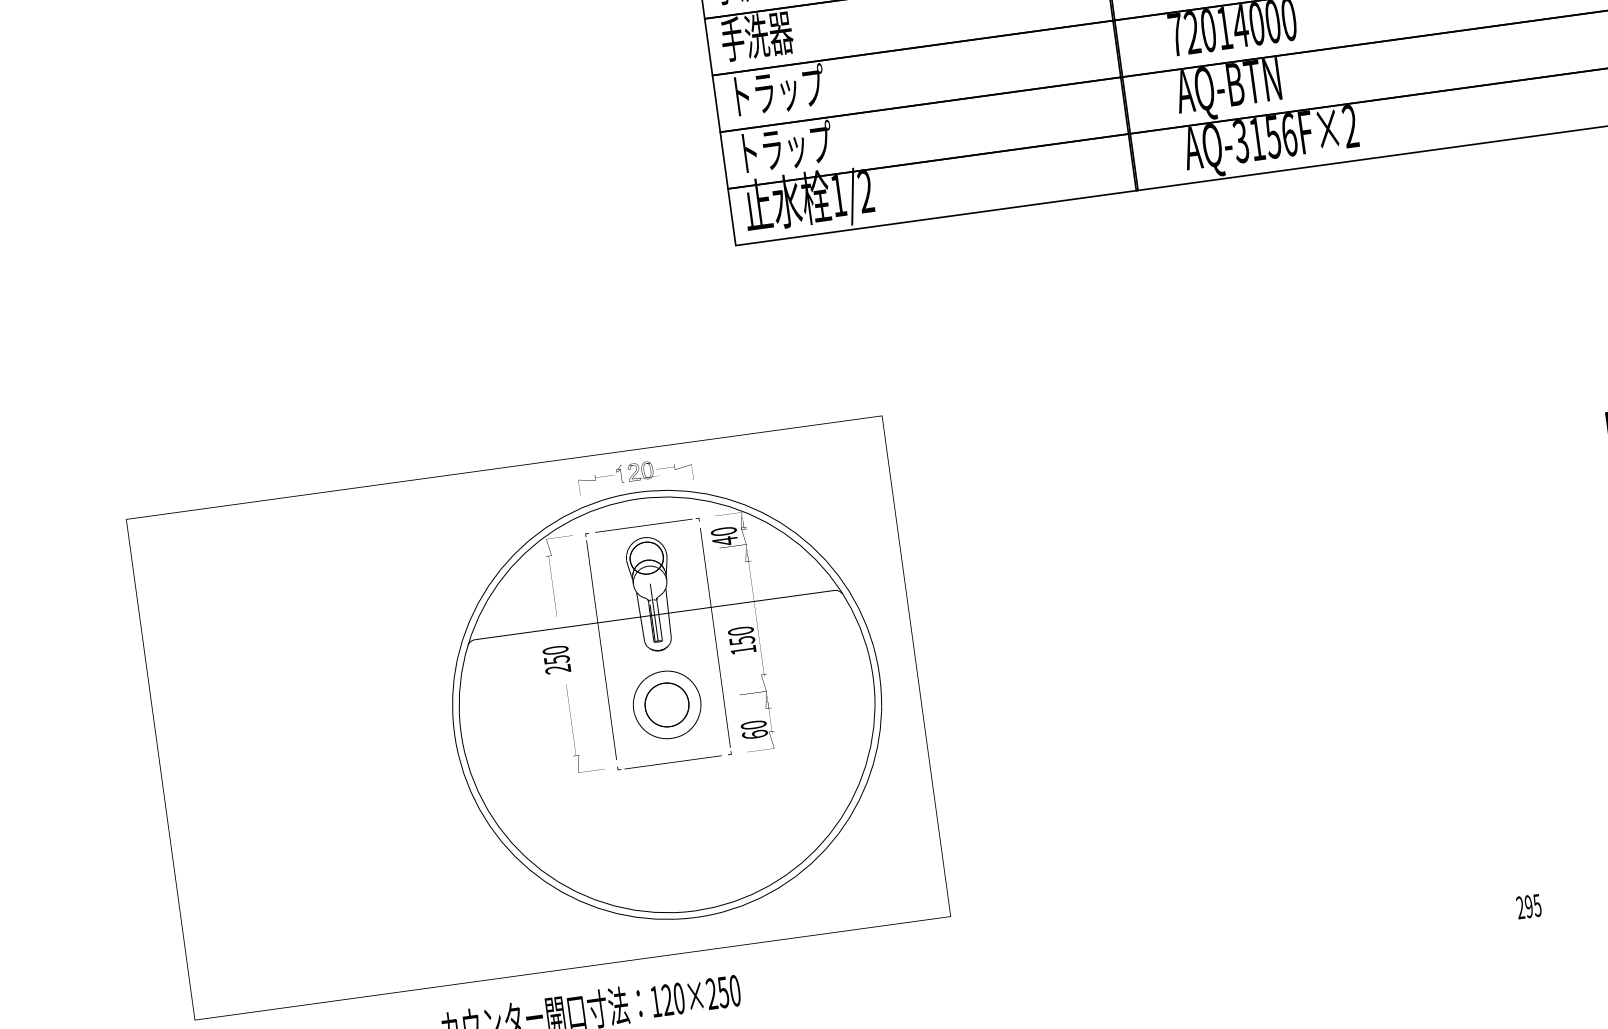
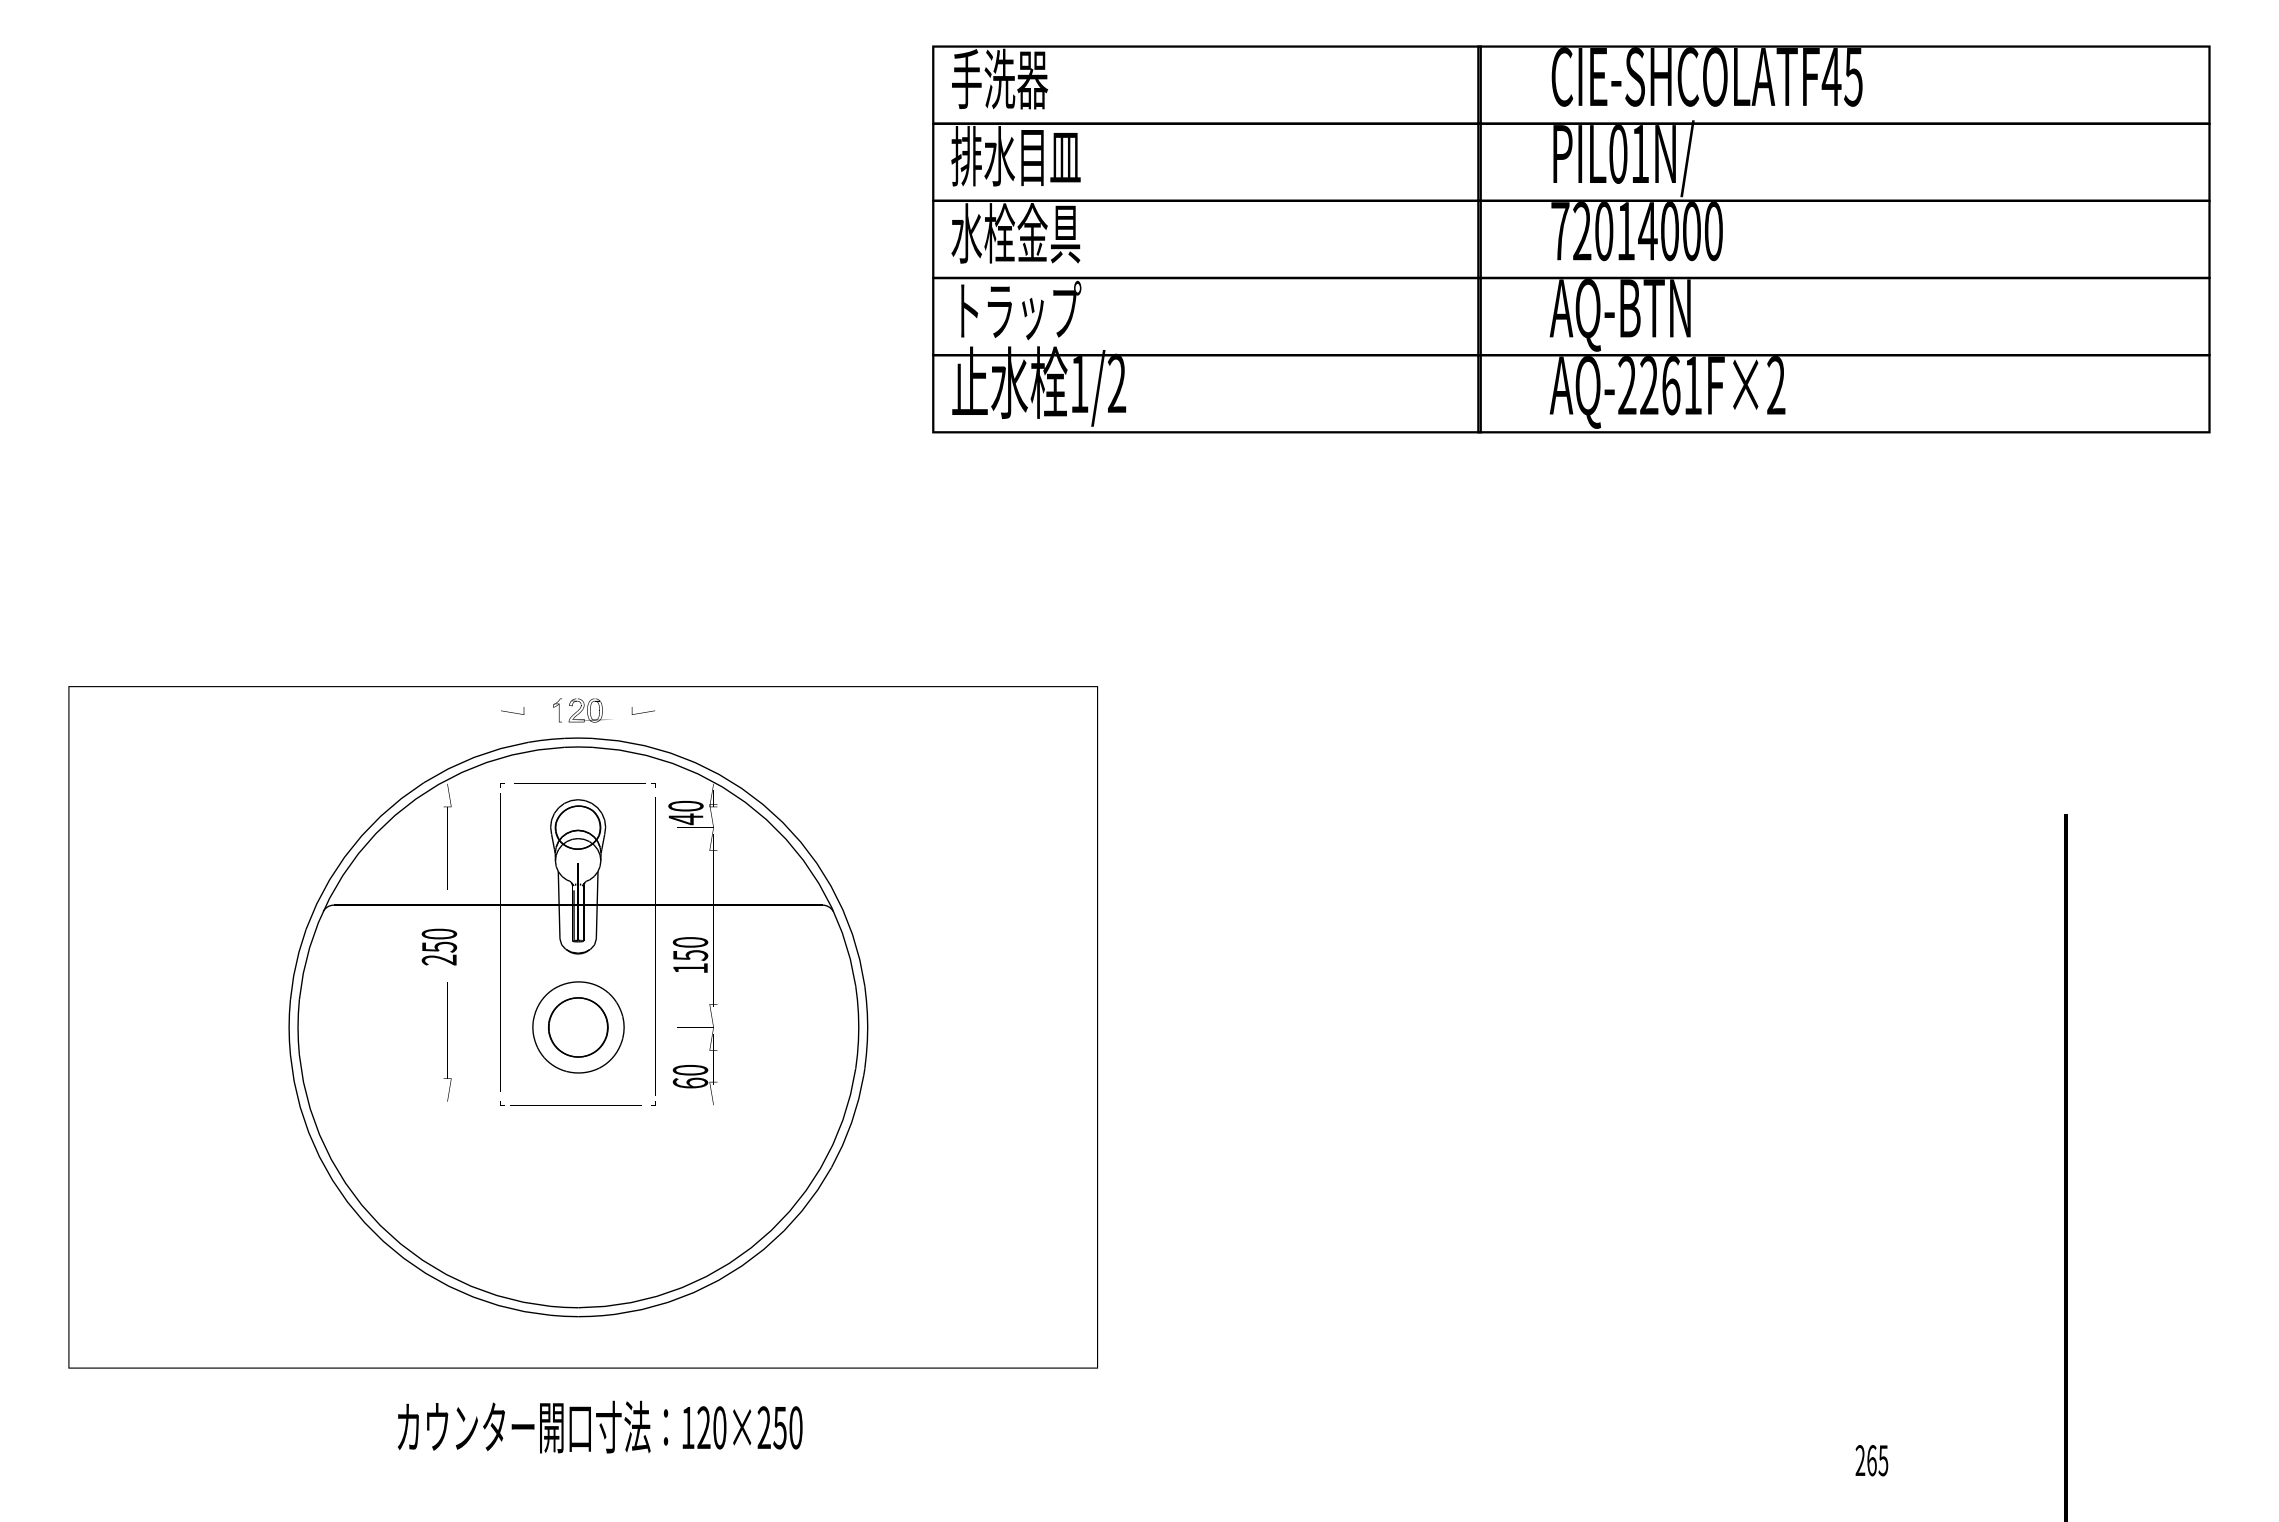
text: (768, 34) -> (1015, 156), 手洗器 -> 排水目皿
text: (776, 91) -> (1016, 233), トラップ -> 水栓金具
text: (1264, 138) -> (1659, 385), AQ-3156F×2 -> AQ-2261F×2
text: (665, 690) -> (578, 1007), moved
text: (1528, 906) -> (1871, 1460), 295 -> 265

